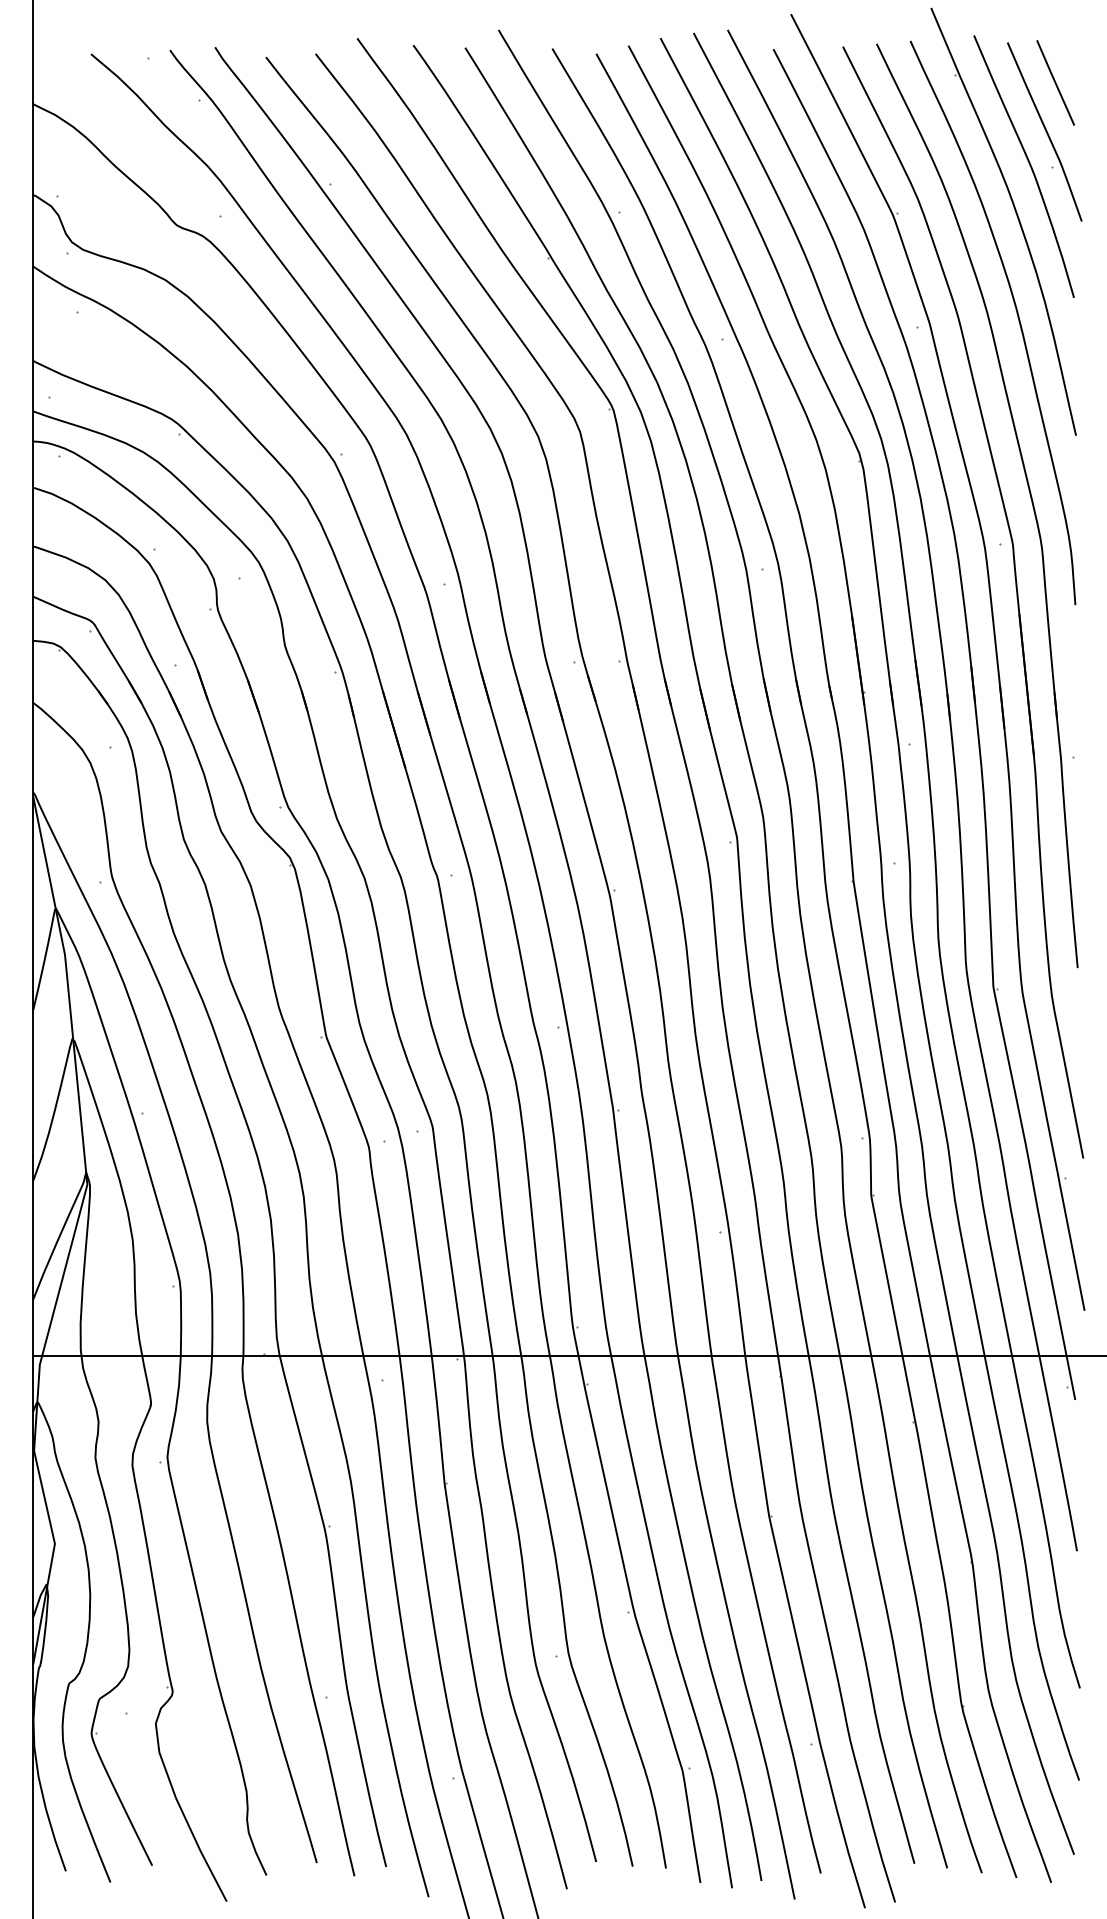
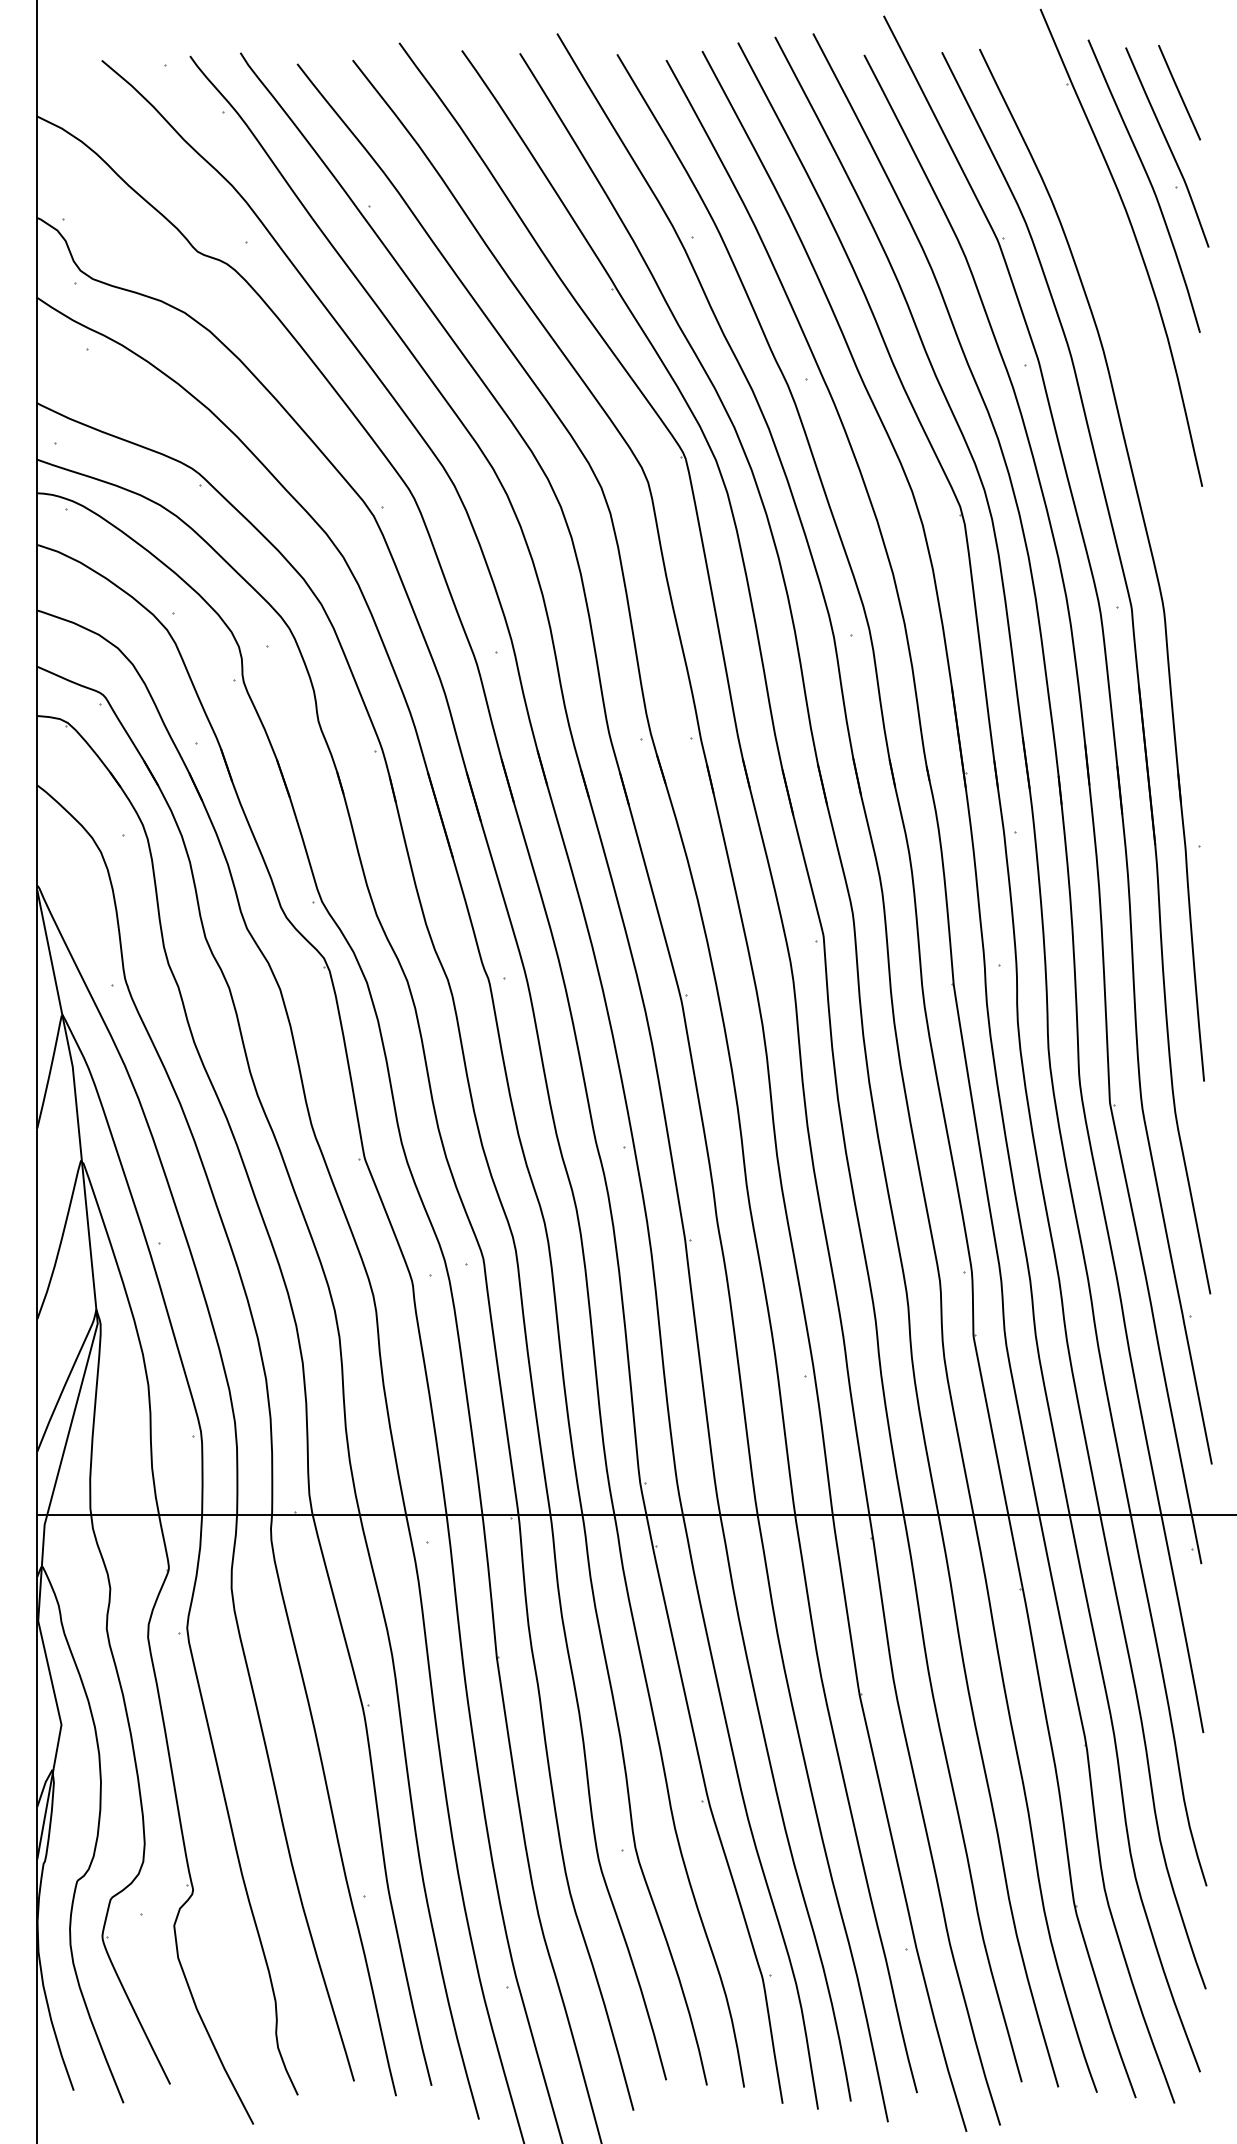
curve: (1017, 316) -> (1136, 353), removed

